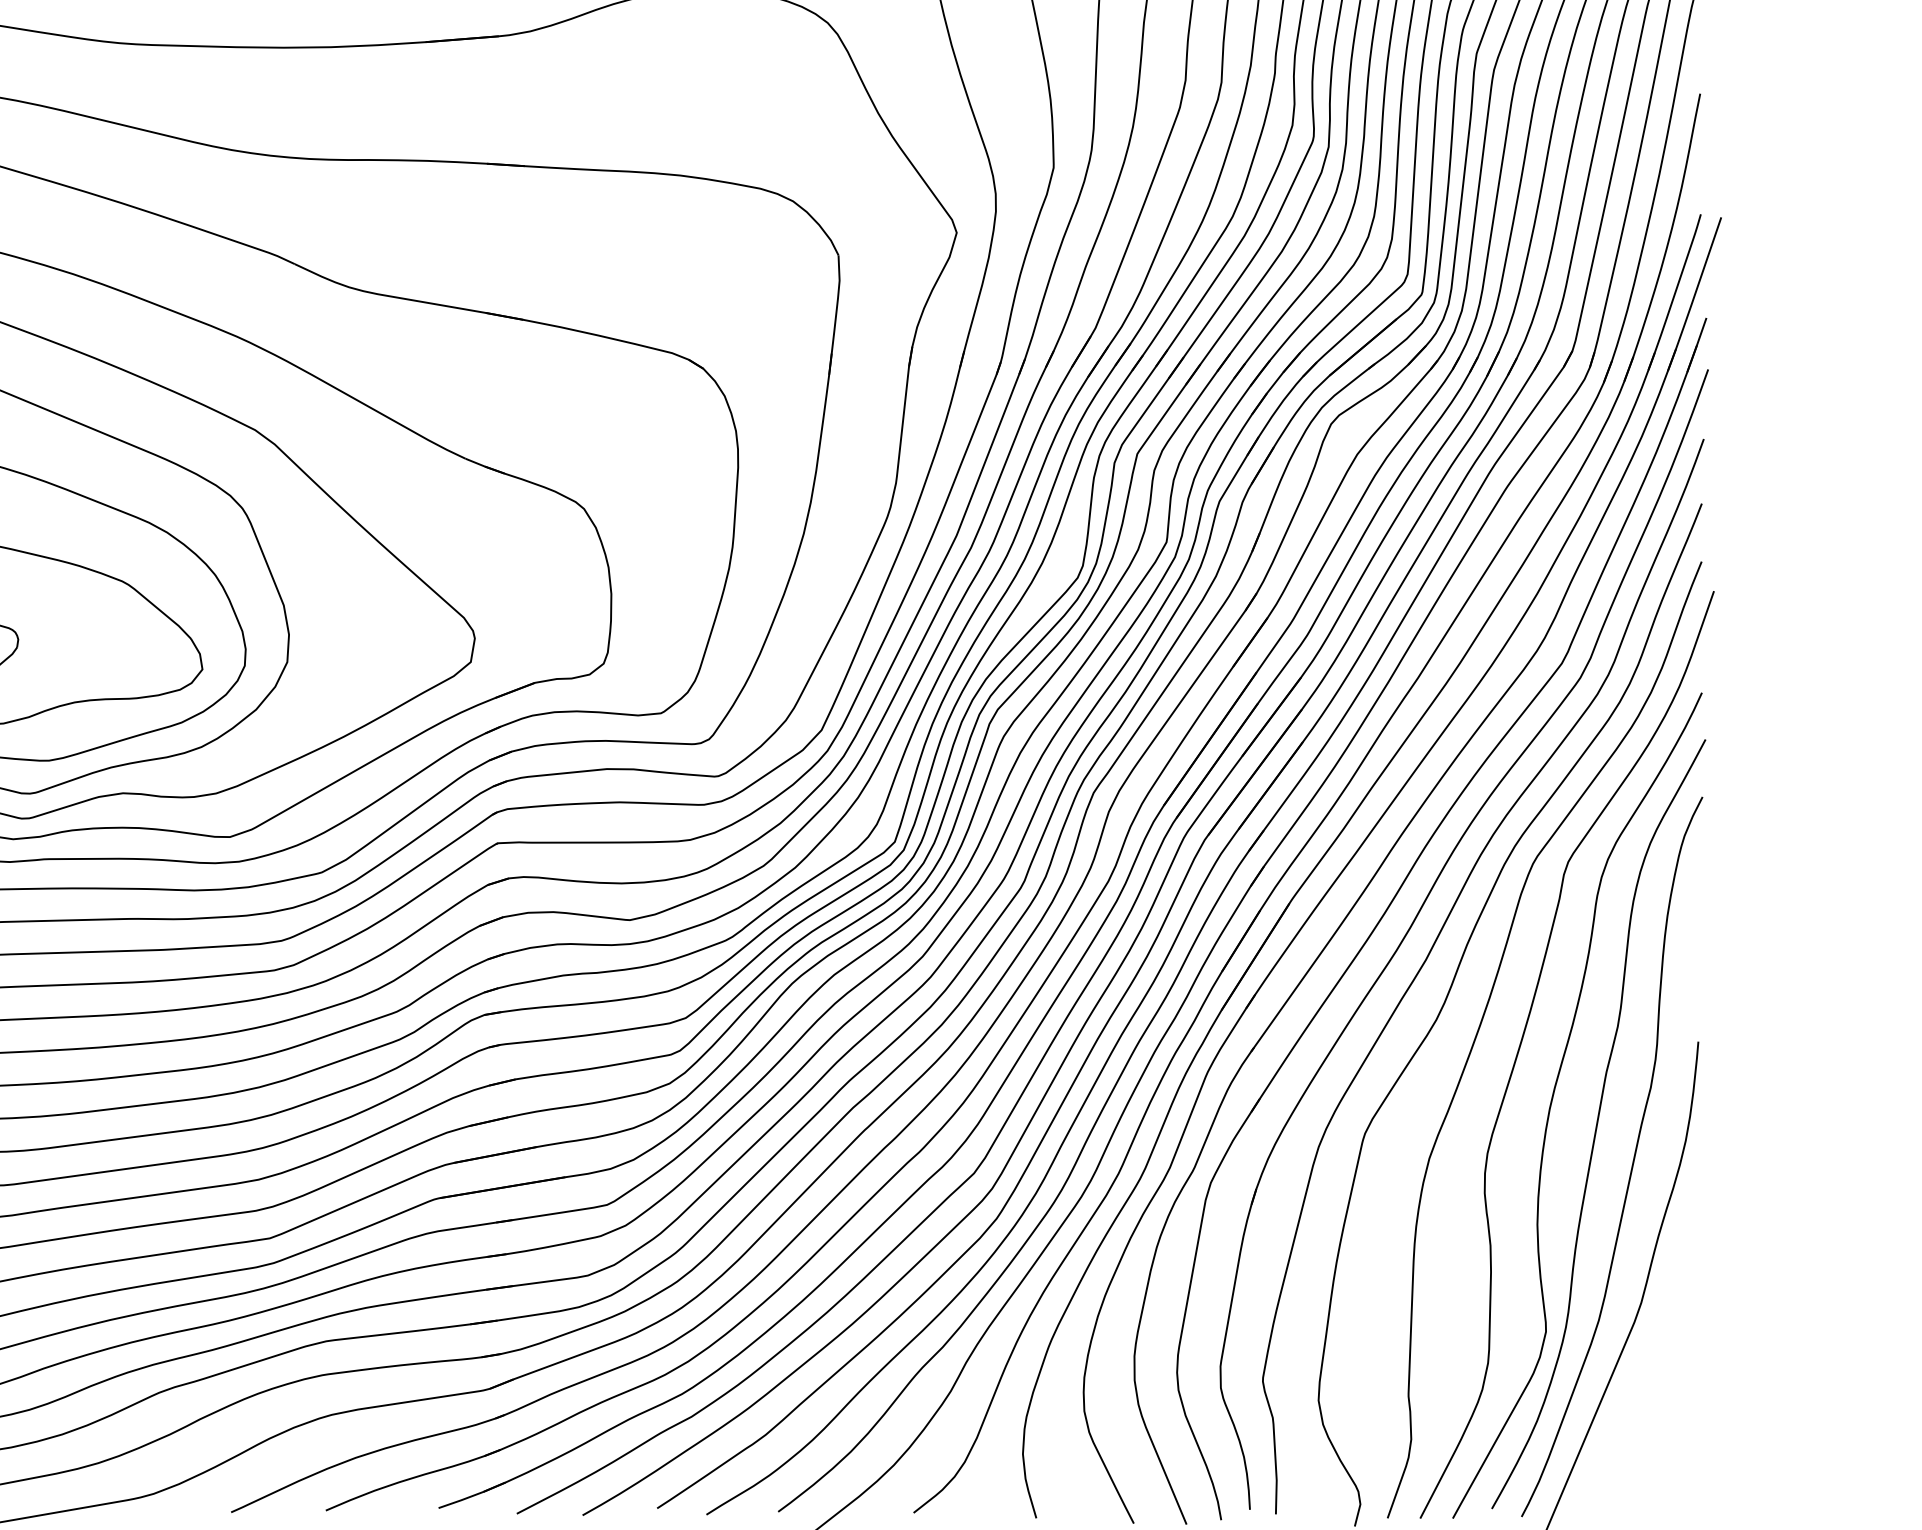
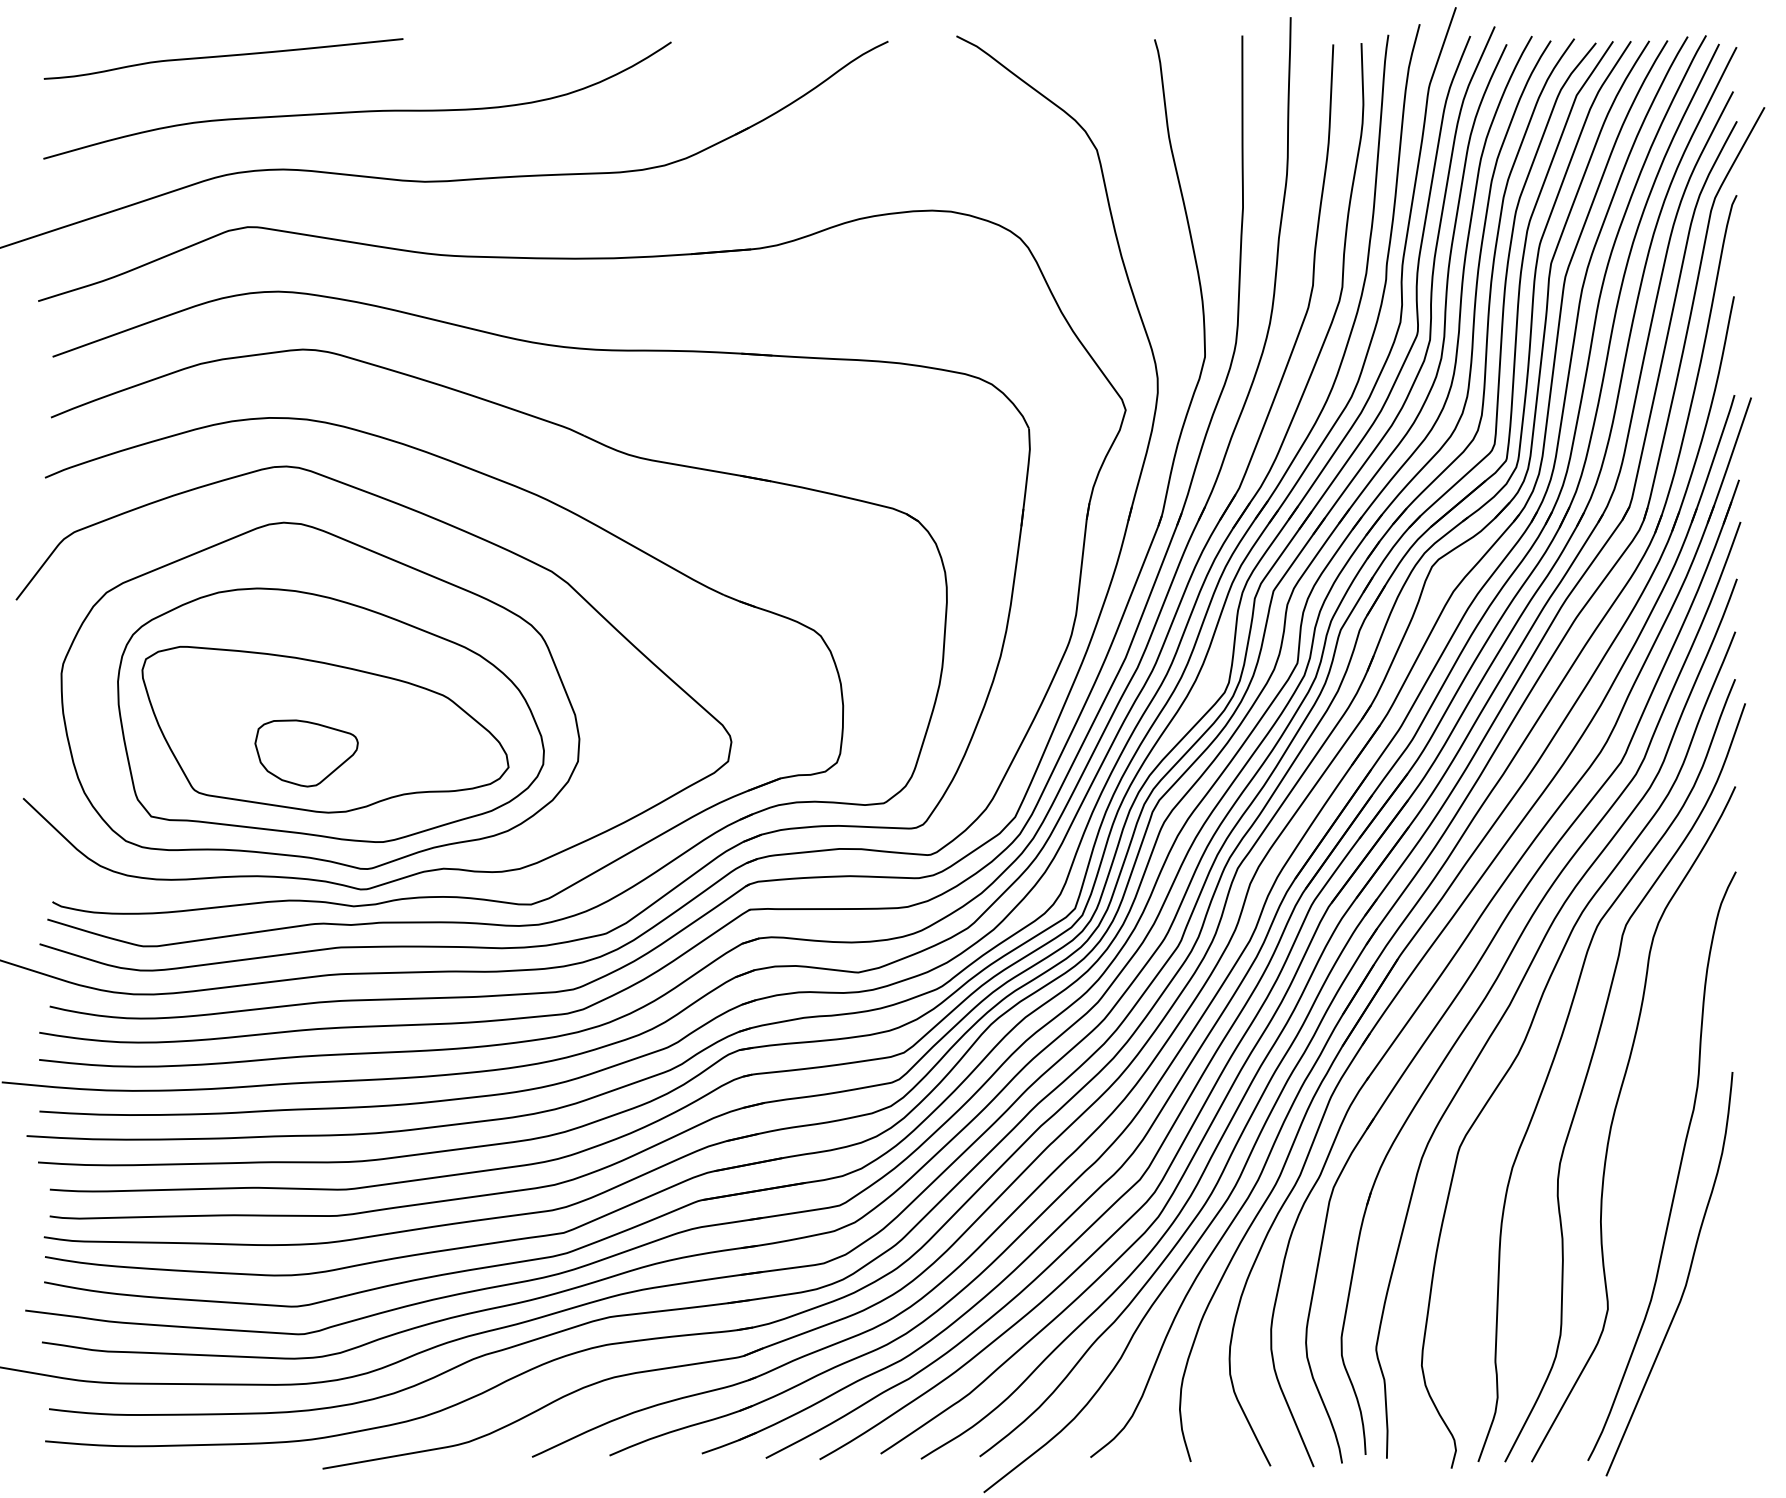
curve: (1598, 1124) -> (1650, 1139), removed

